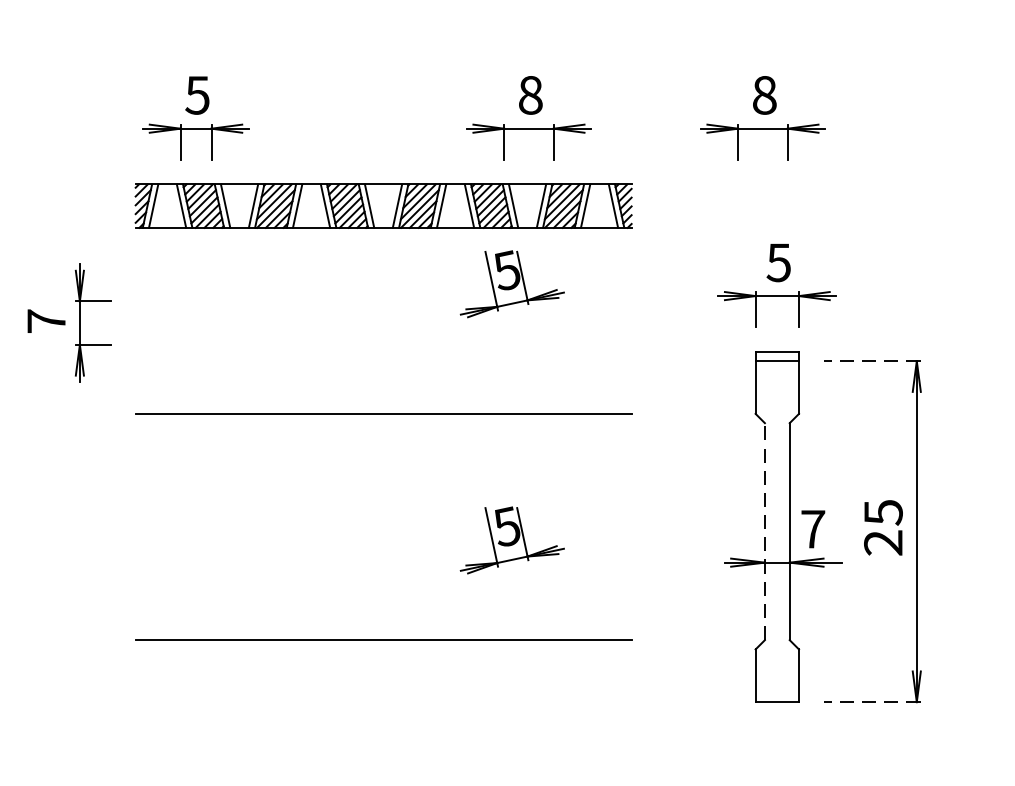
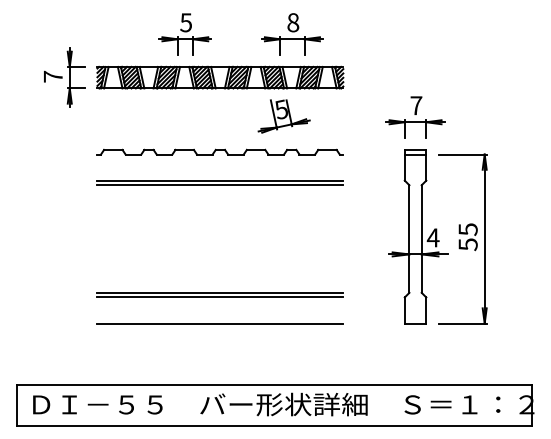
part: (194, 119) -> (184, 34), moved
part: (763, 119) -> (408, 34), removed
text: (779, 262) -> (416, 105), 5 -> 7
part: (69, 322) -> (64, 77), moved
part: (381, 355) -> (219, 151), added
line: (872, 361) -> (462, 154), dashed -> solid
line: (383, 423) -> (220, 185), added
text: (811, 528) -> (432, 237), 7 -> 4
line: (765, 532) -> (409, 239), dashed -> solid
part: (510, 540) -> (283, 243), removed
text: (882, 542) -> (467, 244), 25 -> 55
line: (383, 649) -> (220, 297), added
line: (383, 702) -> (220, 323), added
line: (872, 702) -> (462, 323), dashed -> solid

